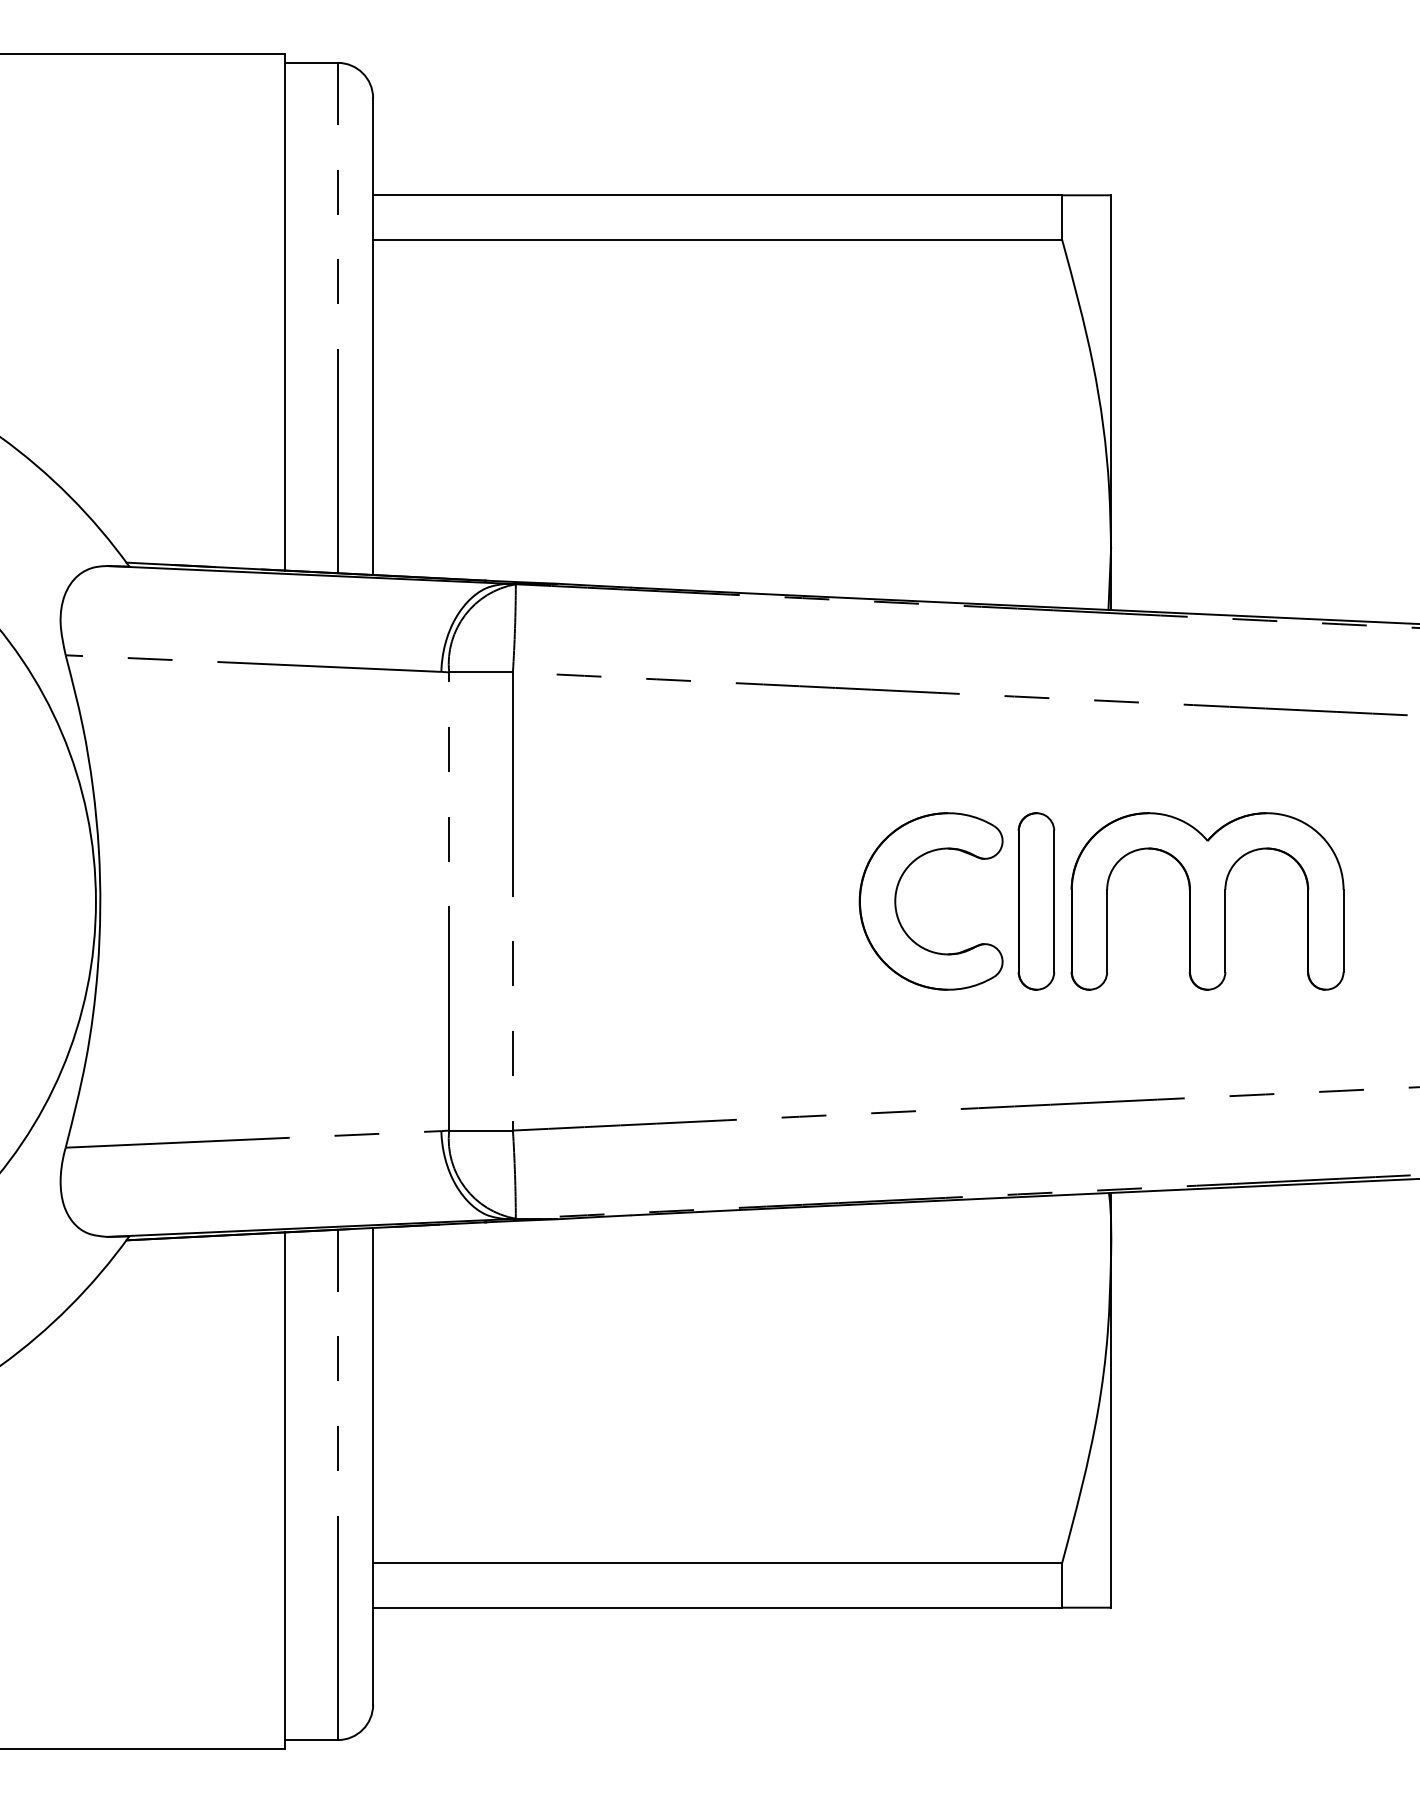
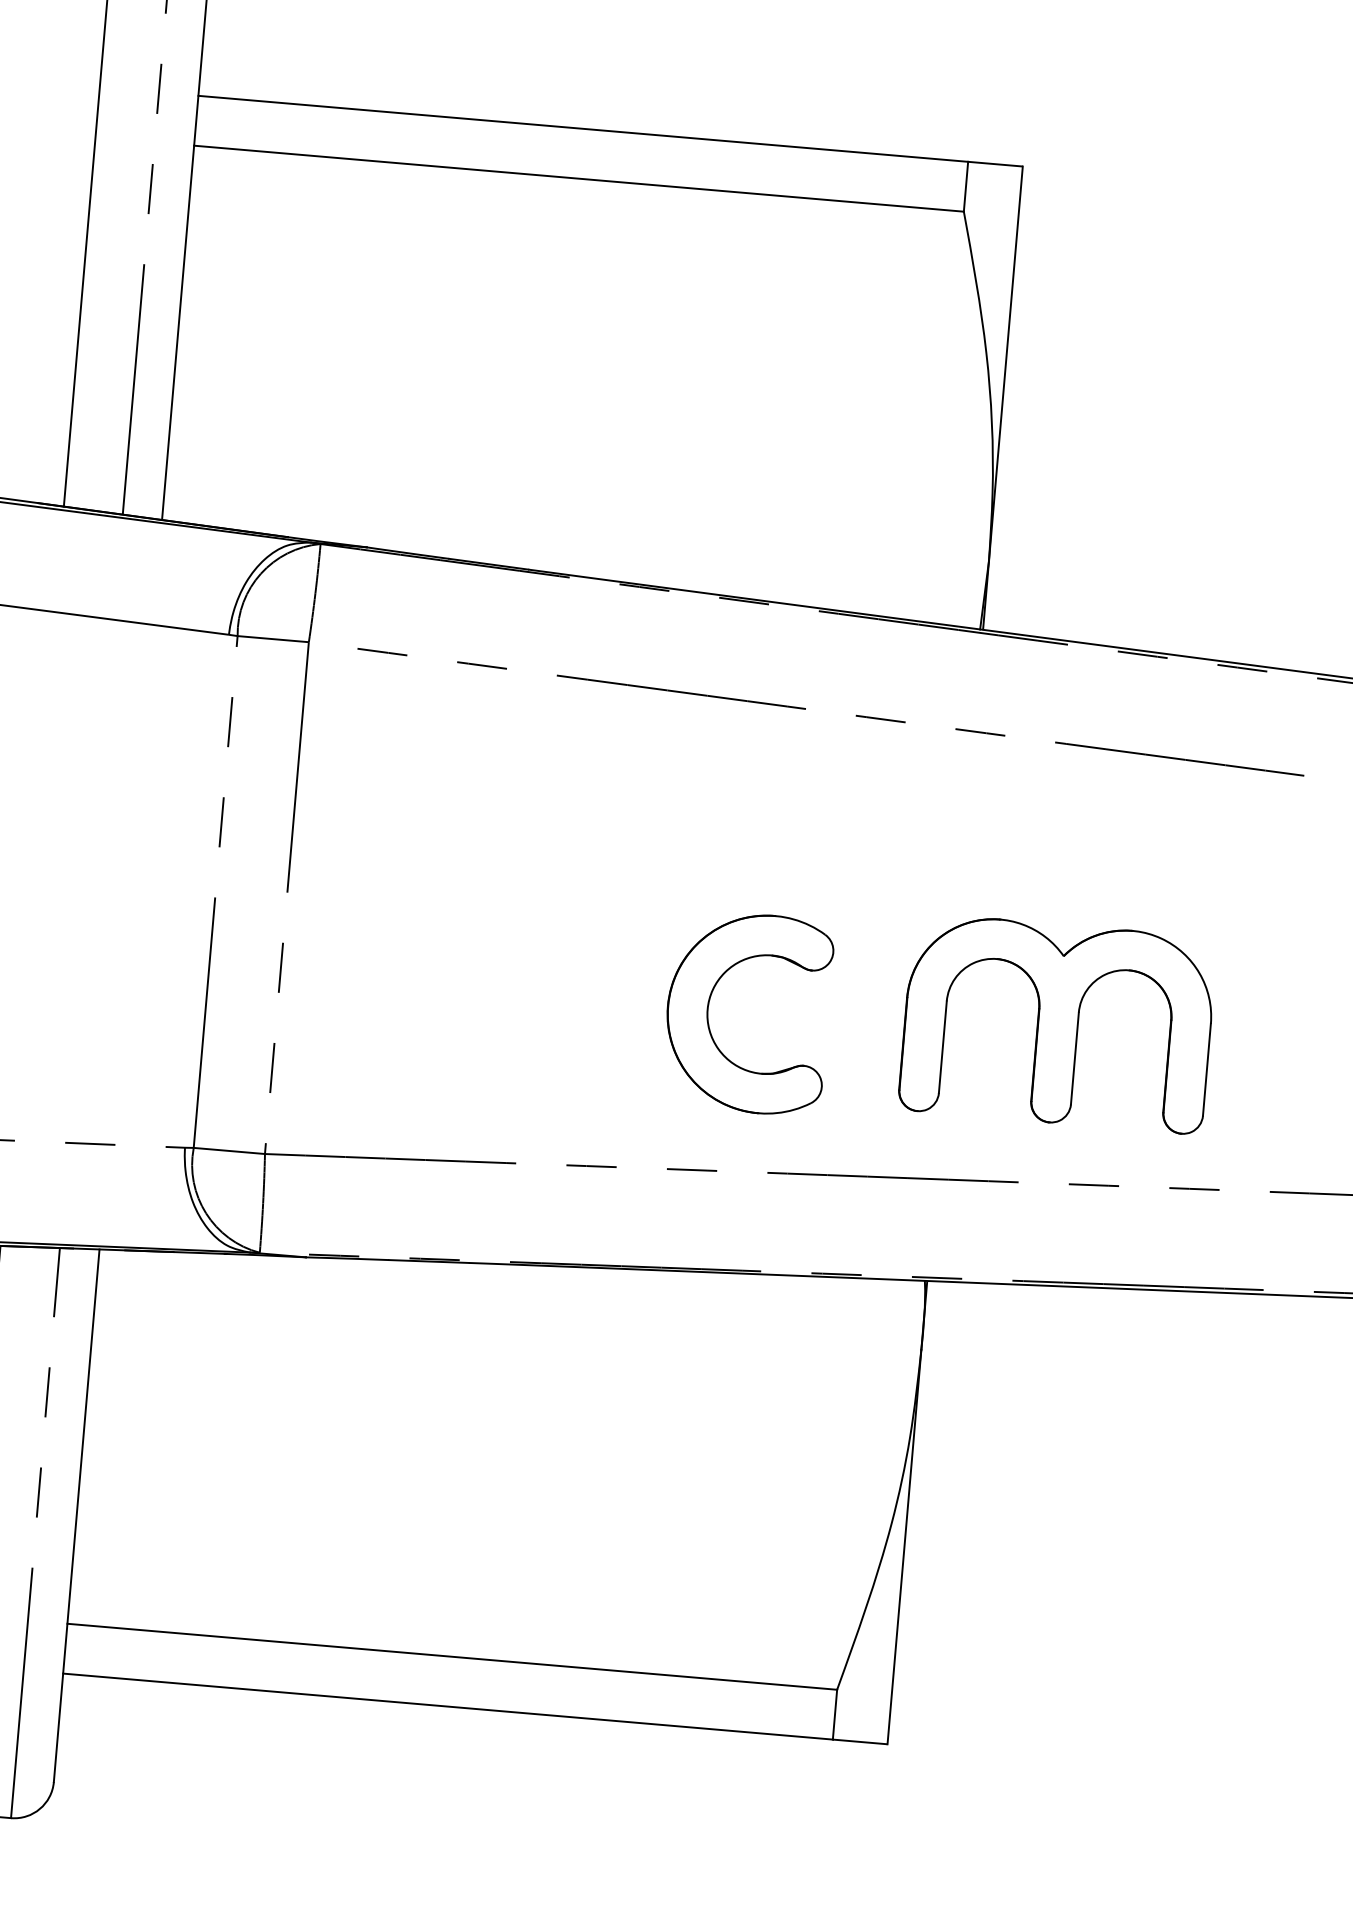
part: (896, 901) -> (709, 1009), moved
part: (1036, 901) -> (871, 948), removed
part: (1207, 901) -> (1057, 1023), moved

